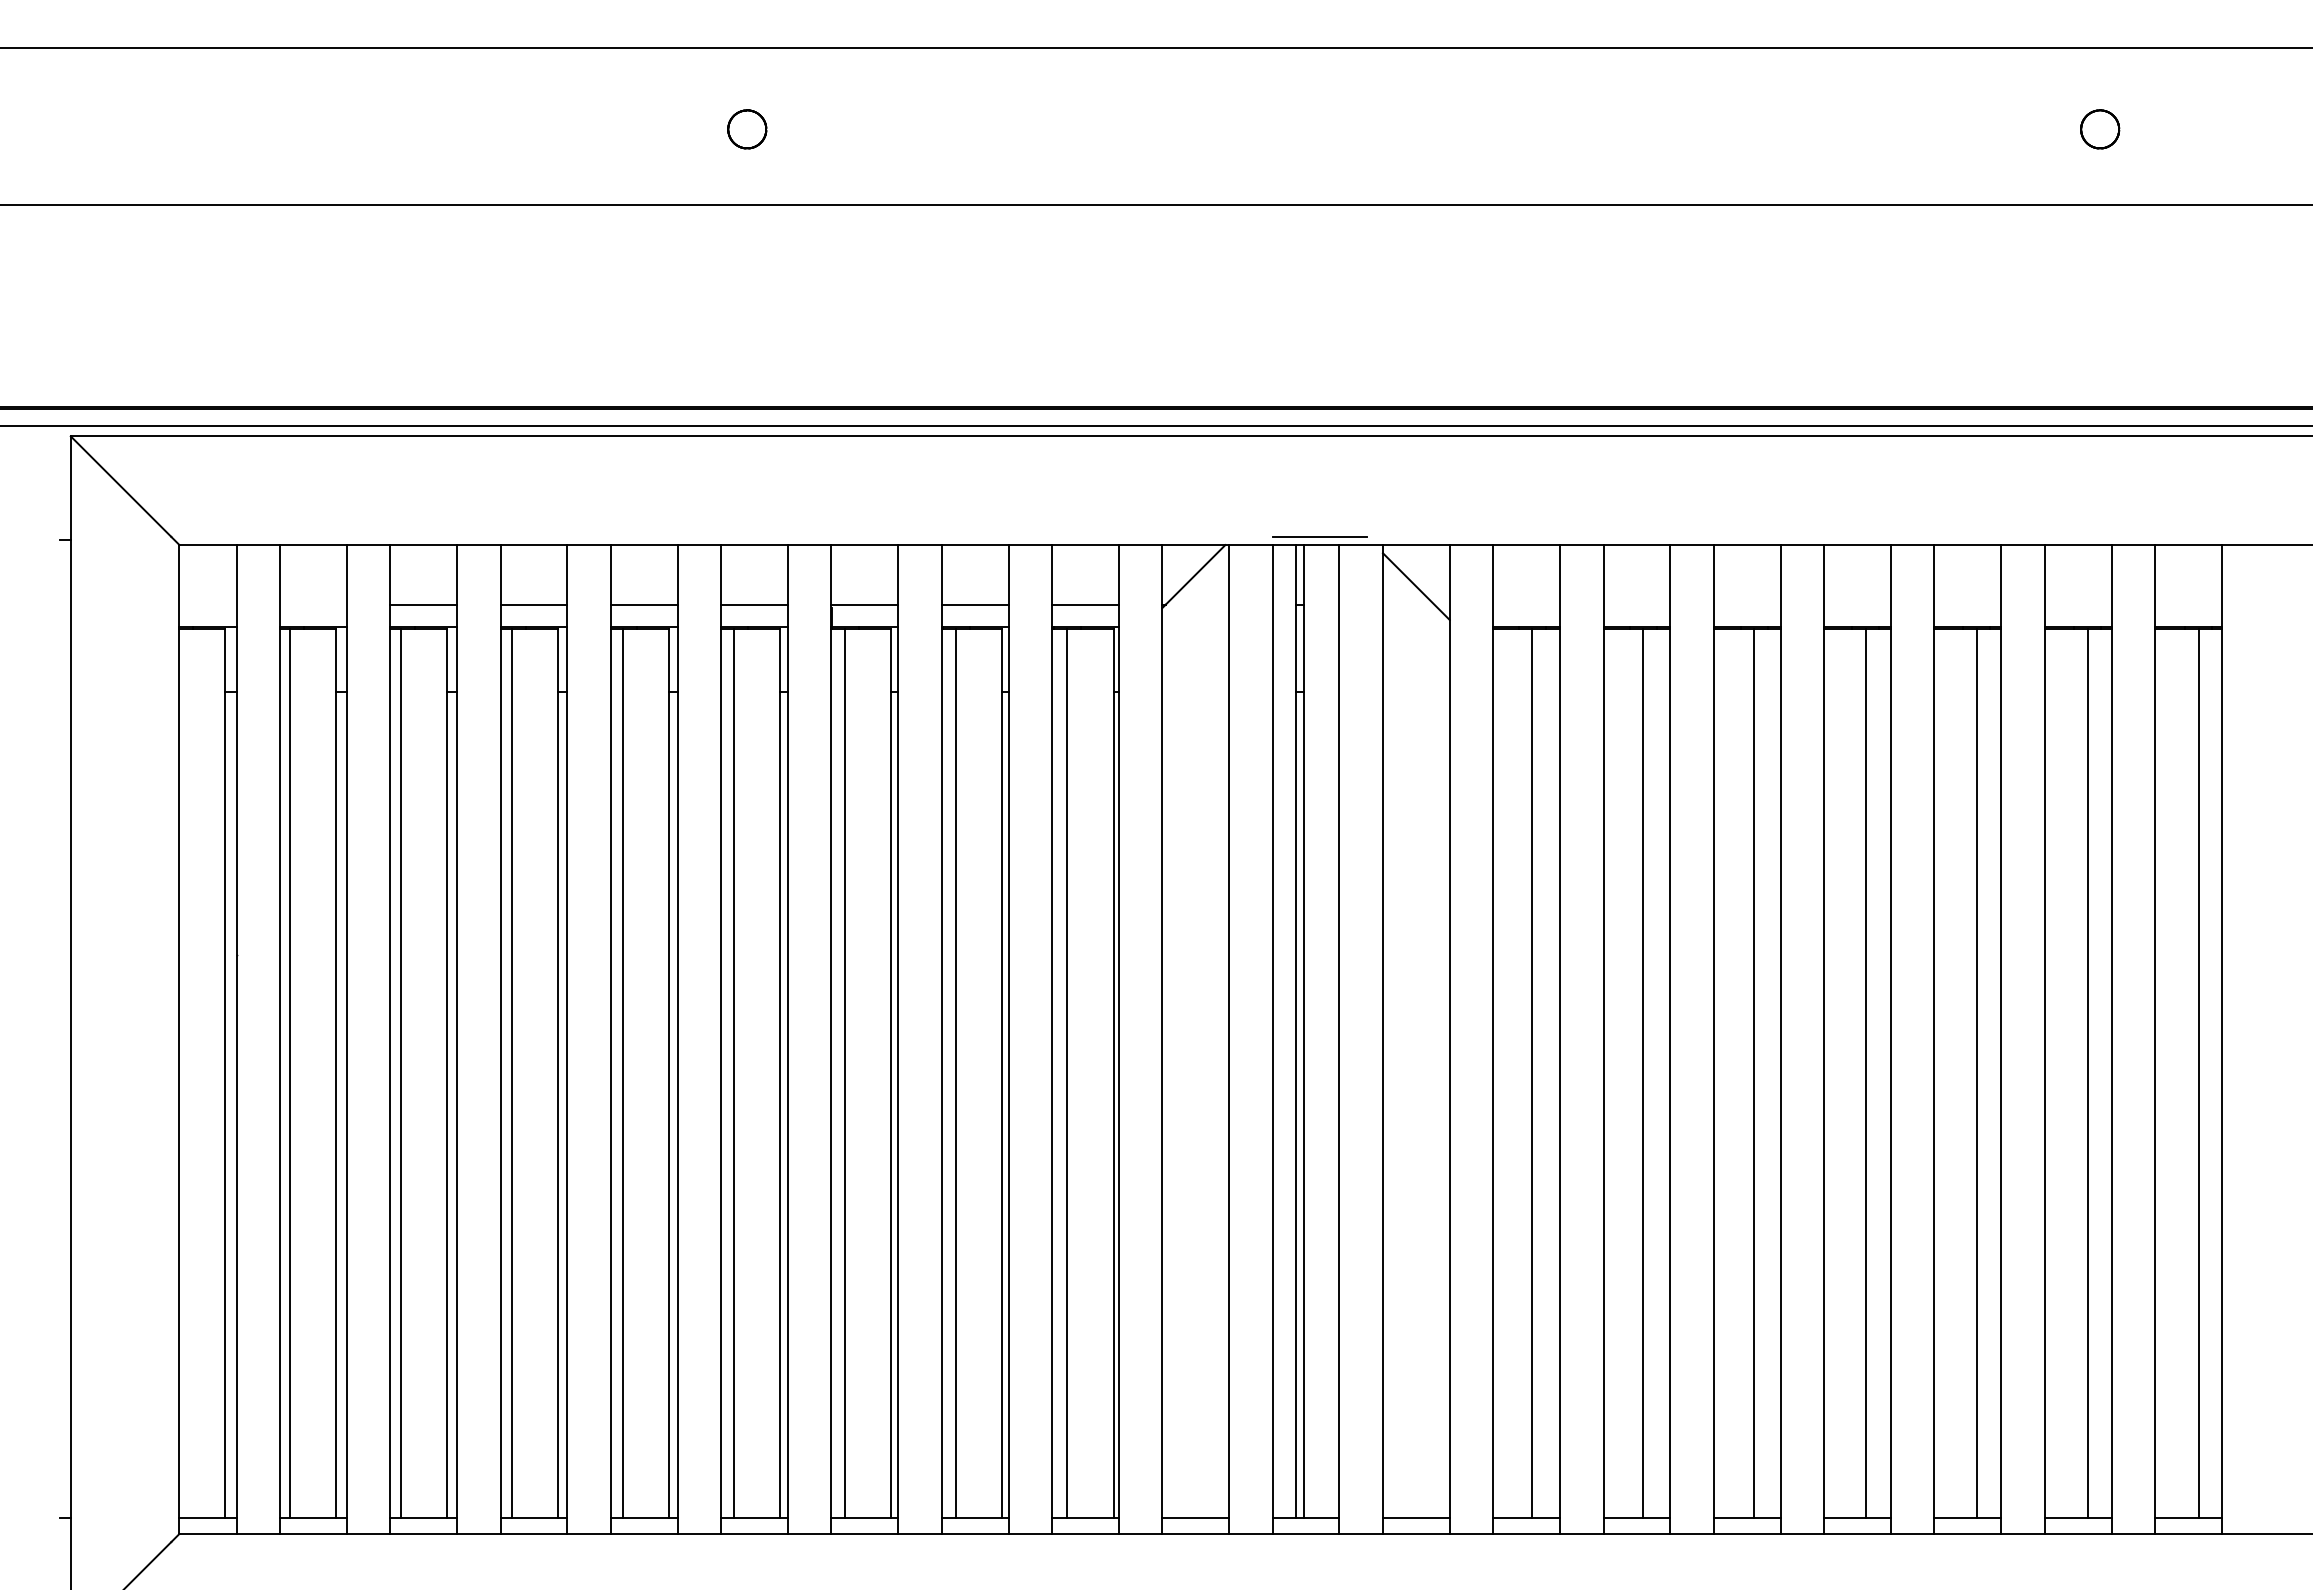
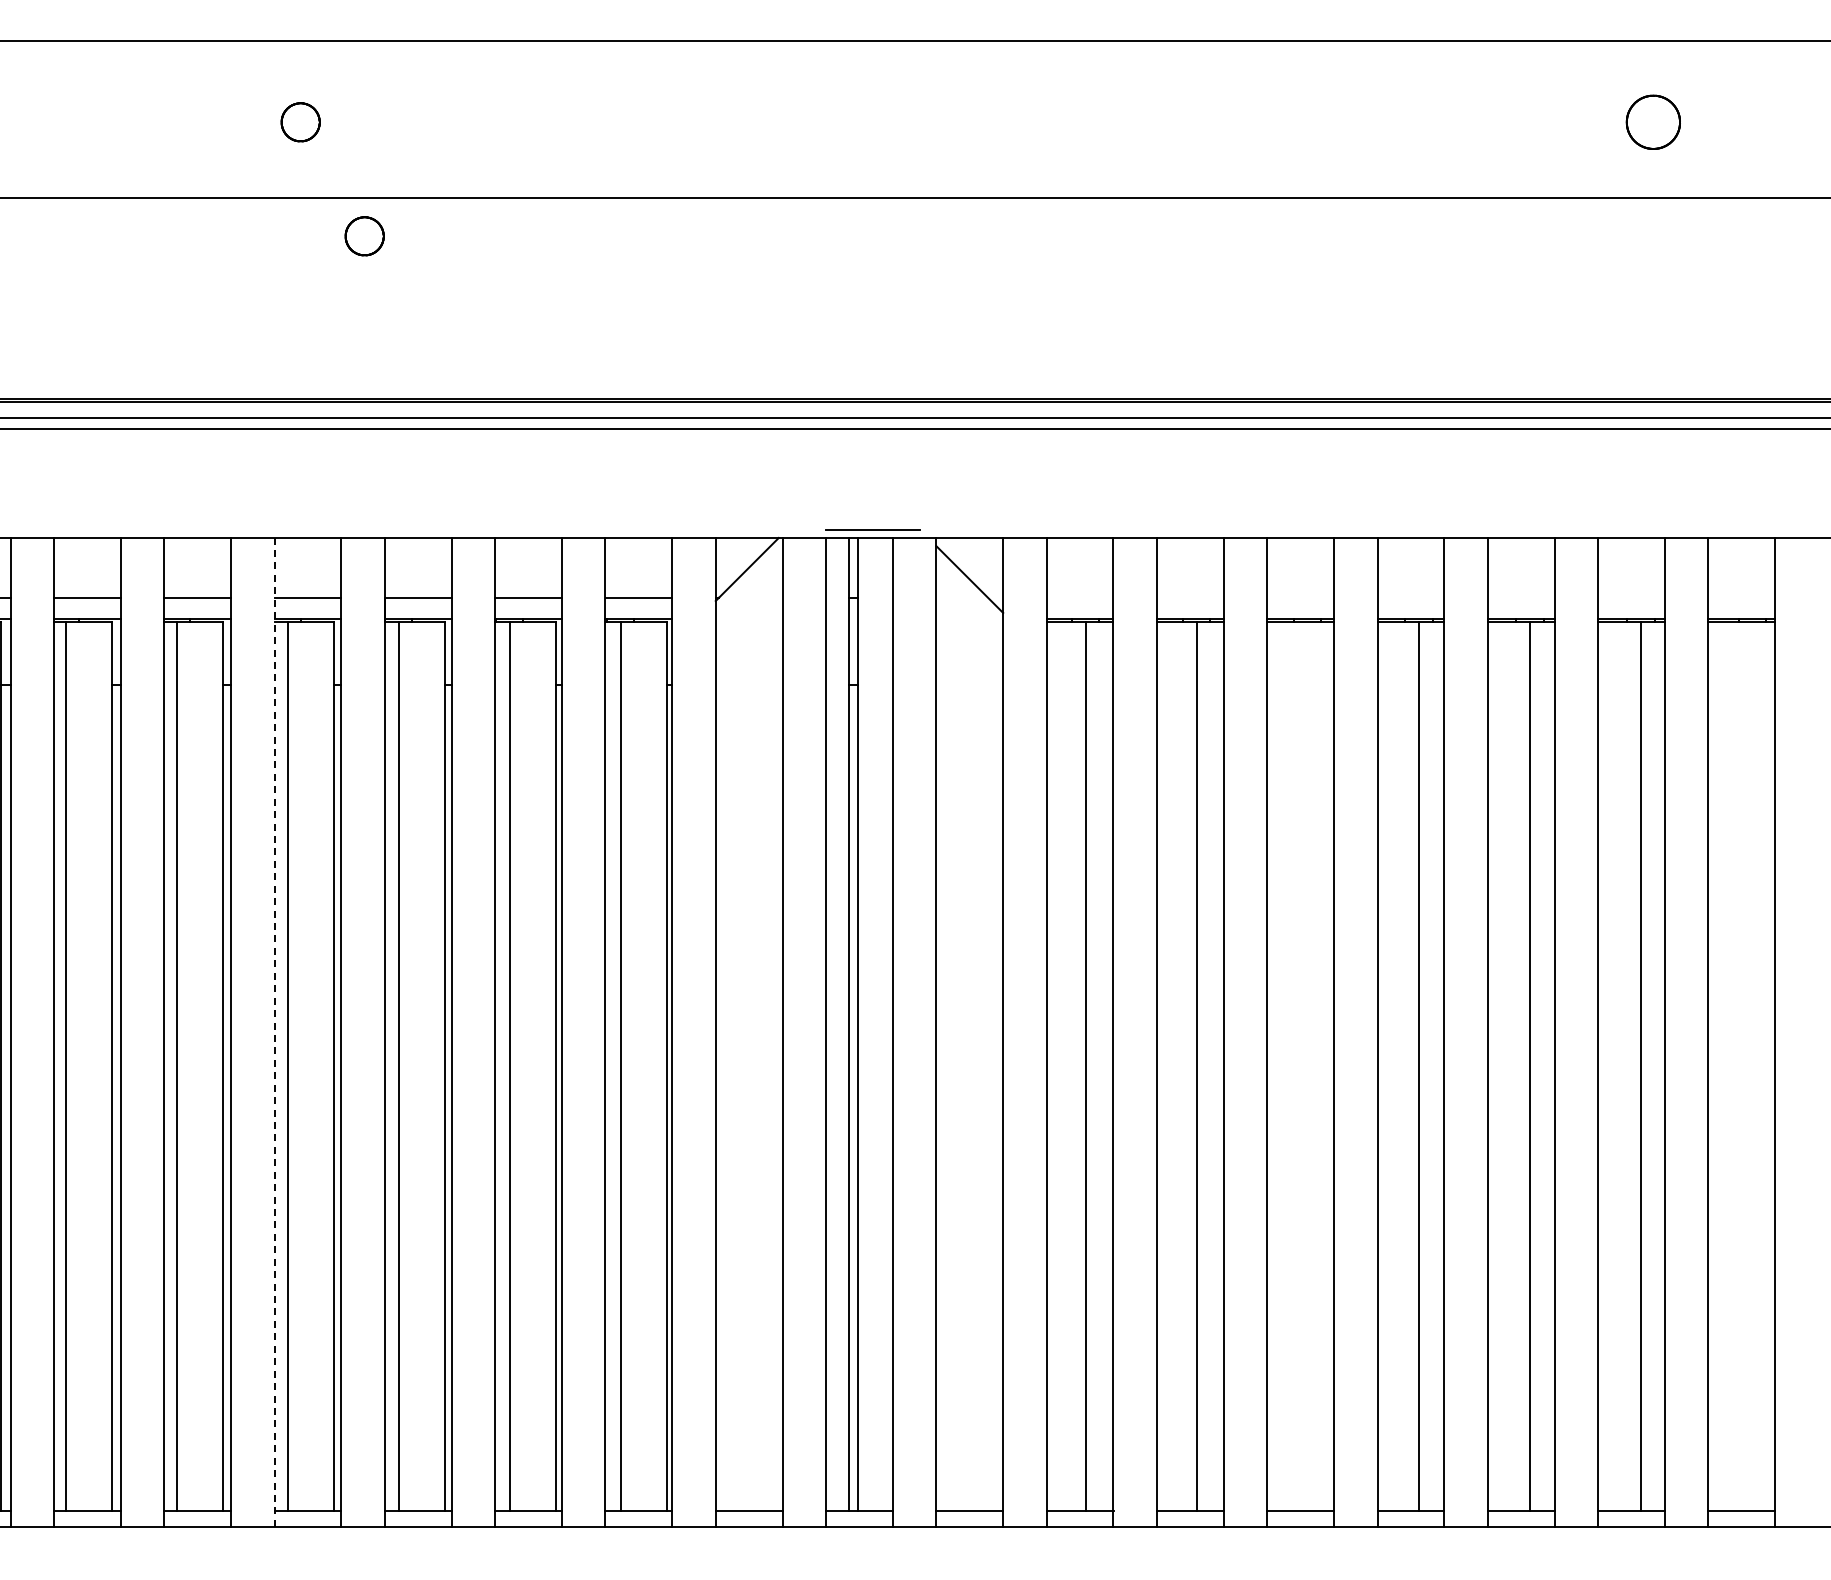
part: (2100, 129) -> (1653, 122), size x1.4
part: (811, 243) -> (364, 236), added
line: (721, 1038) -> (274, 1031), solid -> dashed
line: (1754, 1073) -> (1307, 1066), removed
line: (2198, 1073) -> (1751, 1066), removed

